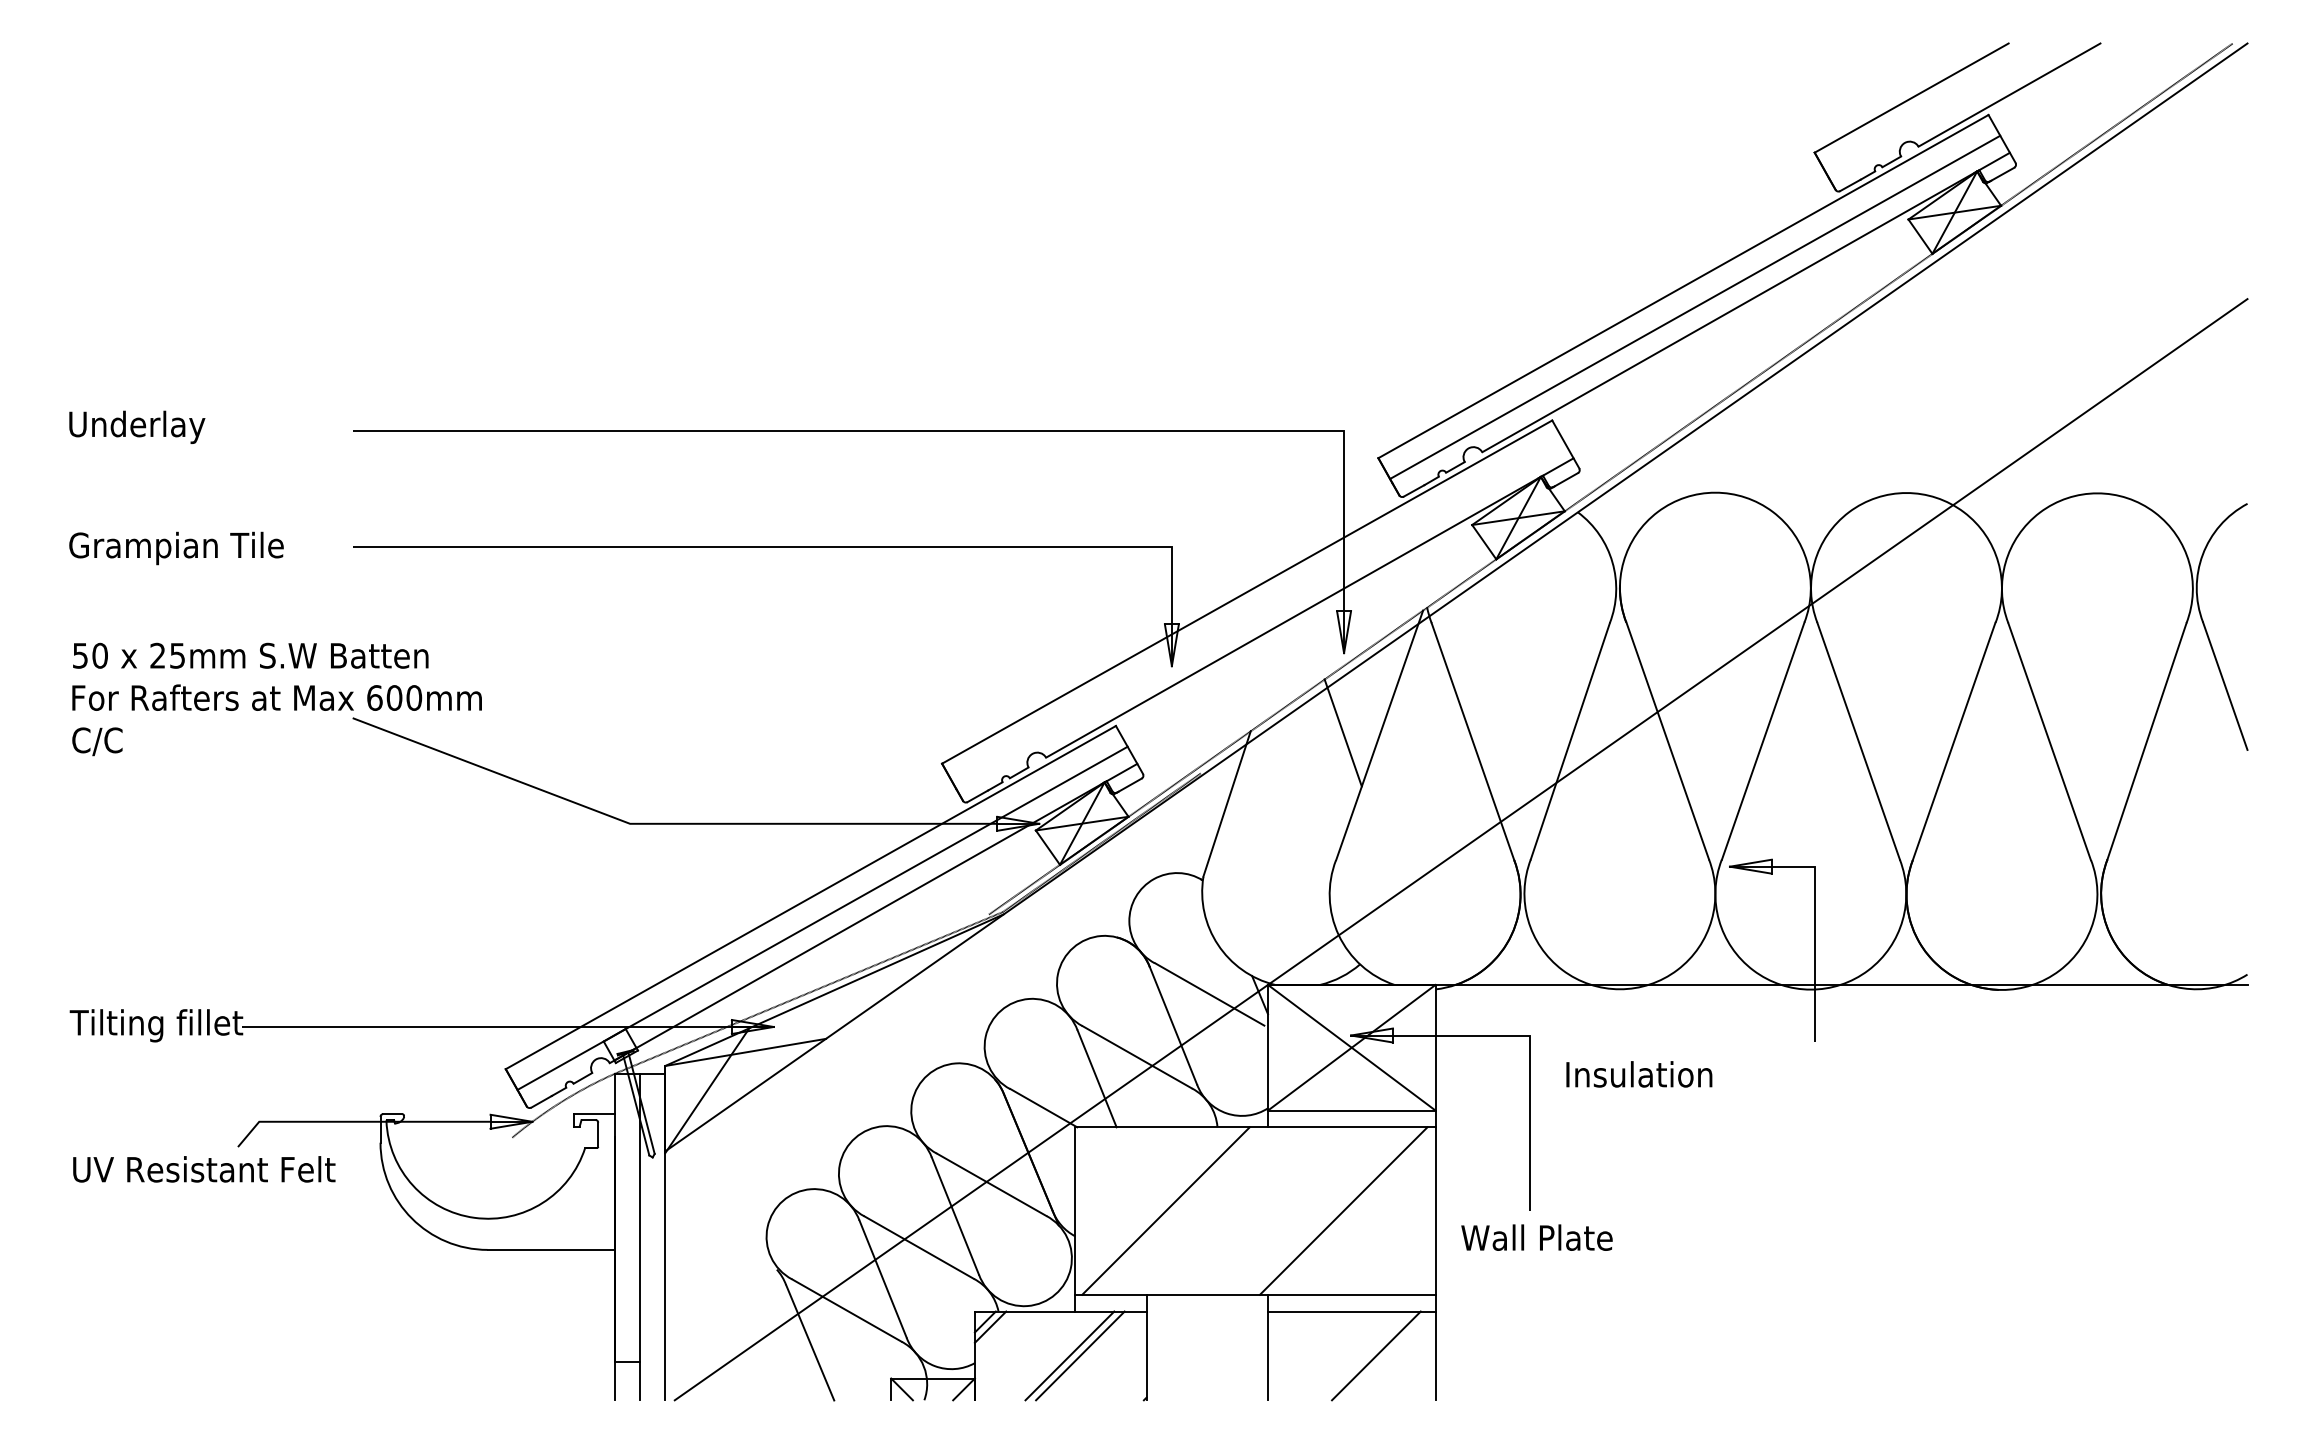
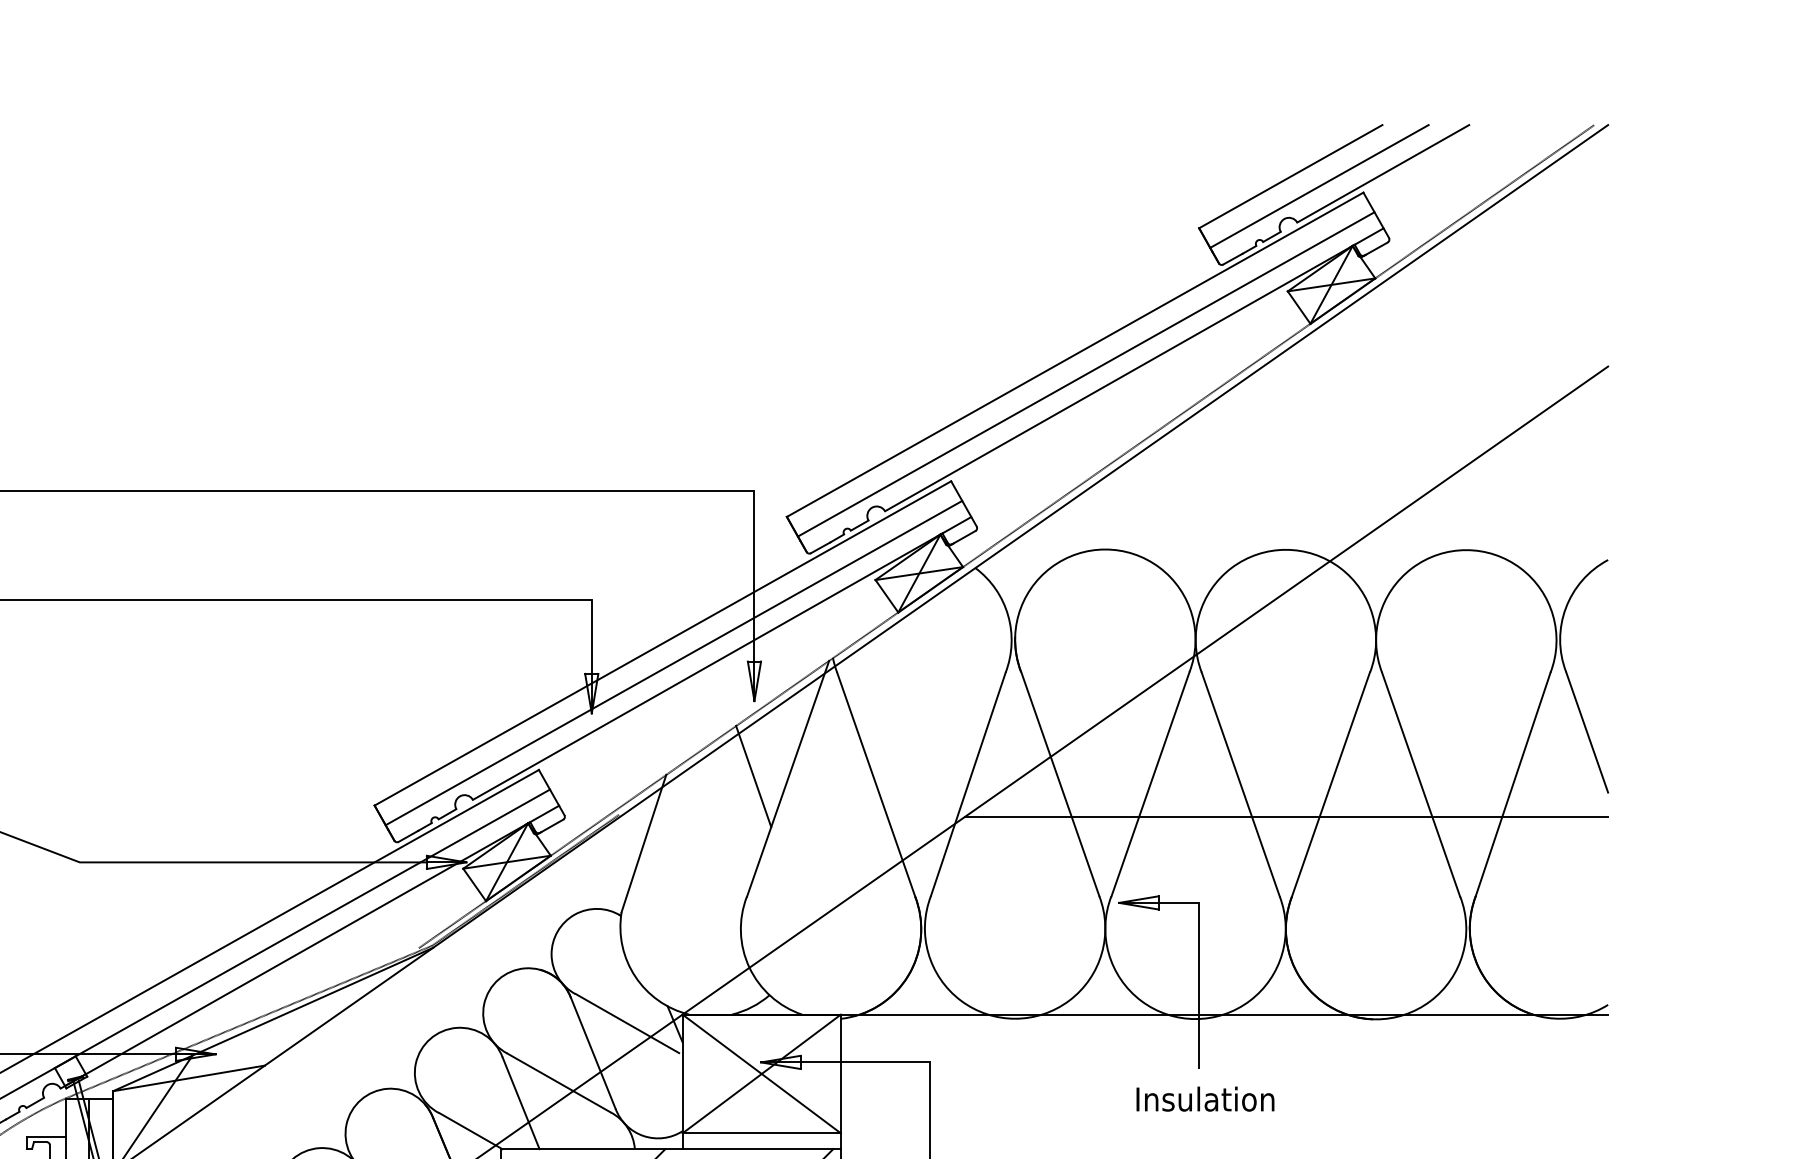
line: (1941, 108) -> (1318, 186), added
line: (1258, 612) -> (673, 662), added
line: (1906, 775) -> (1285, 816), added
text: (1639, 1074) -> (1205, 1099), moved

